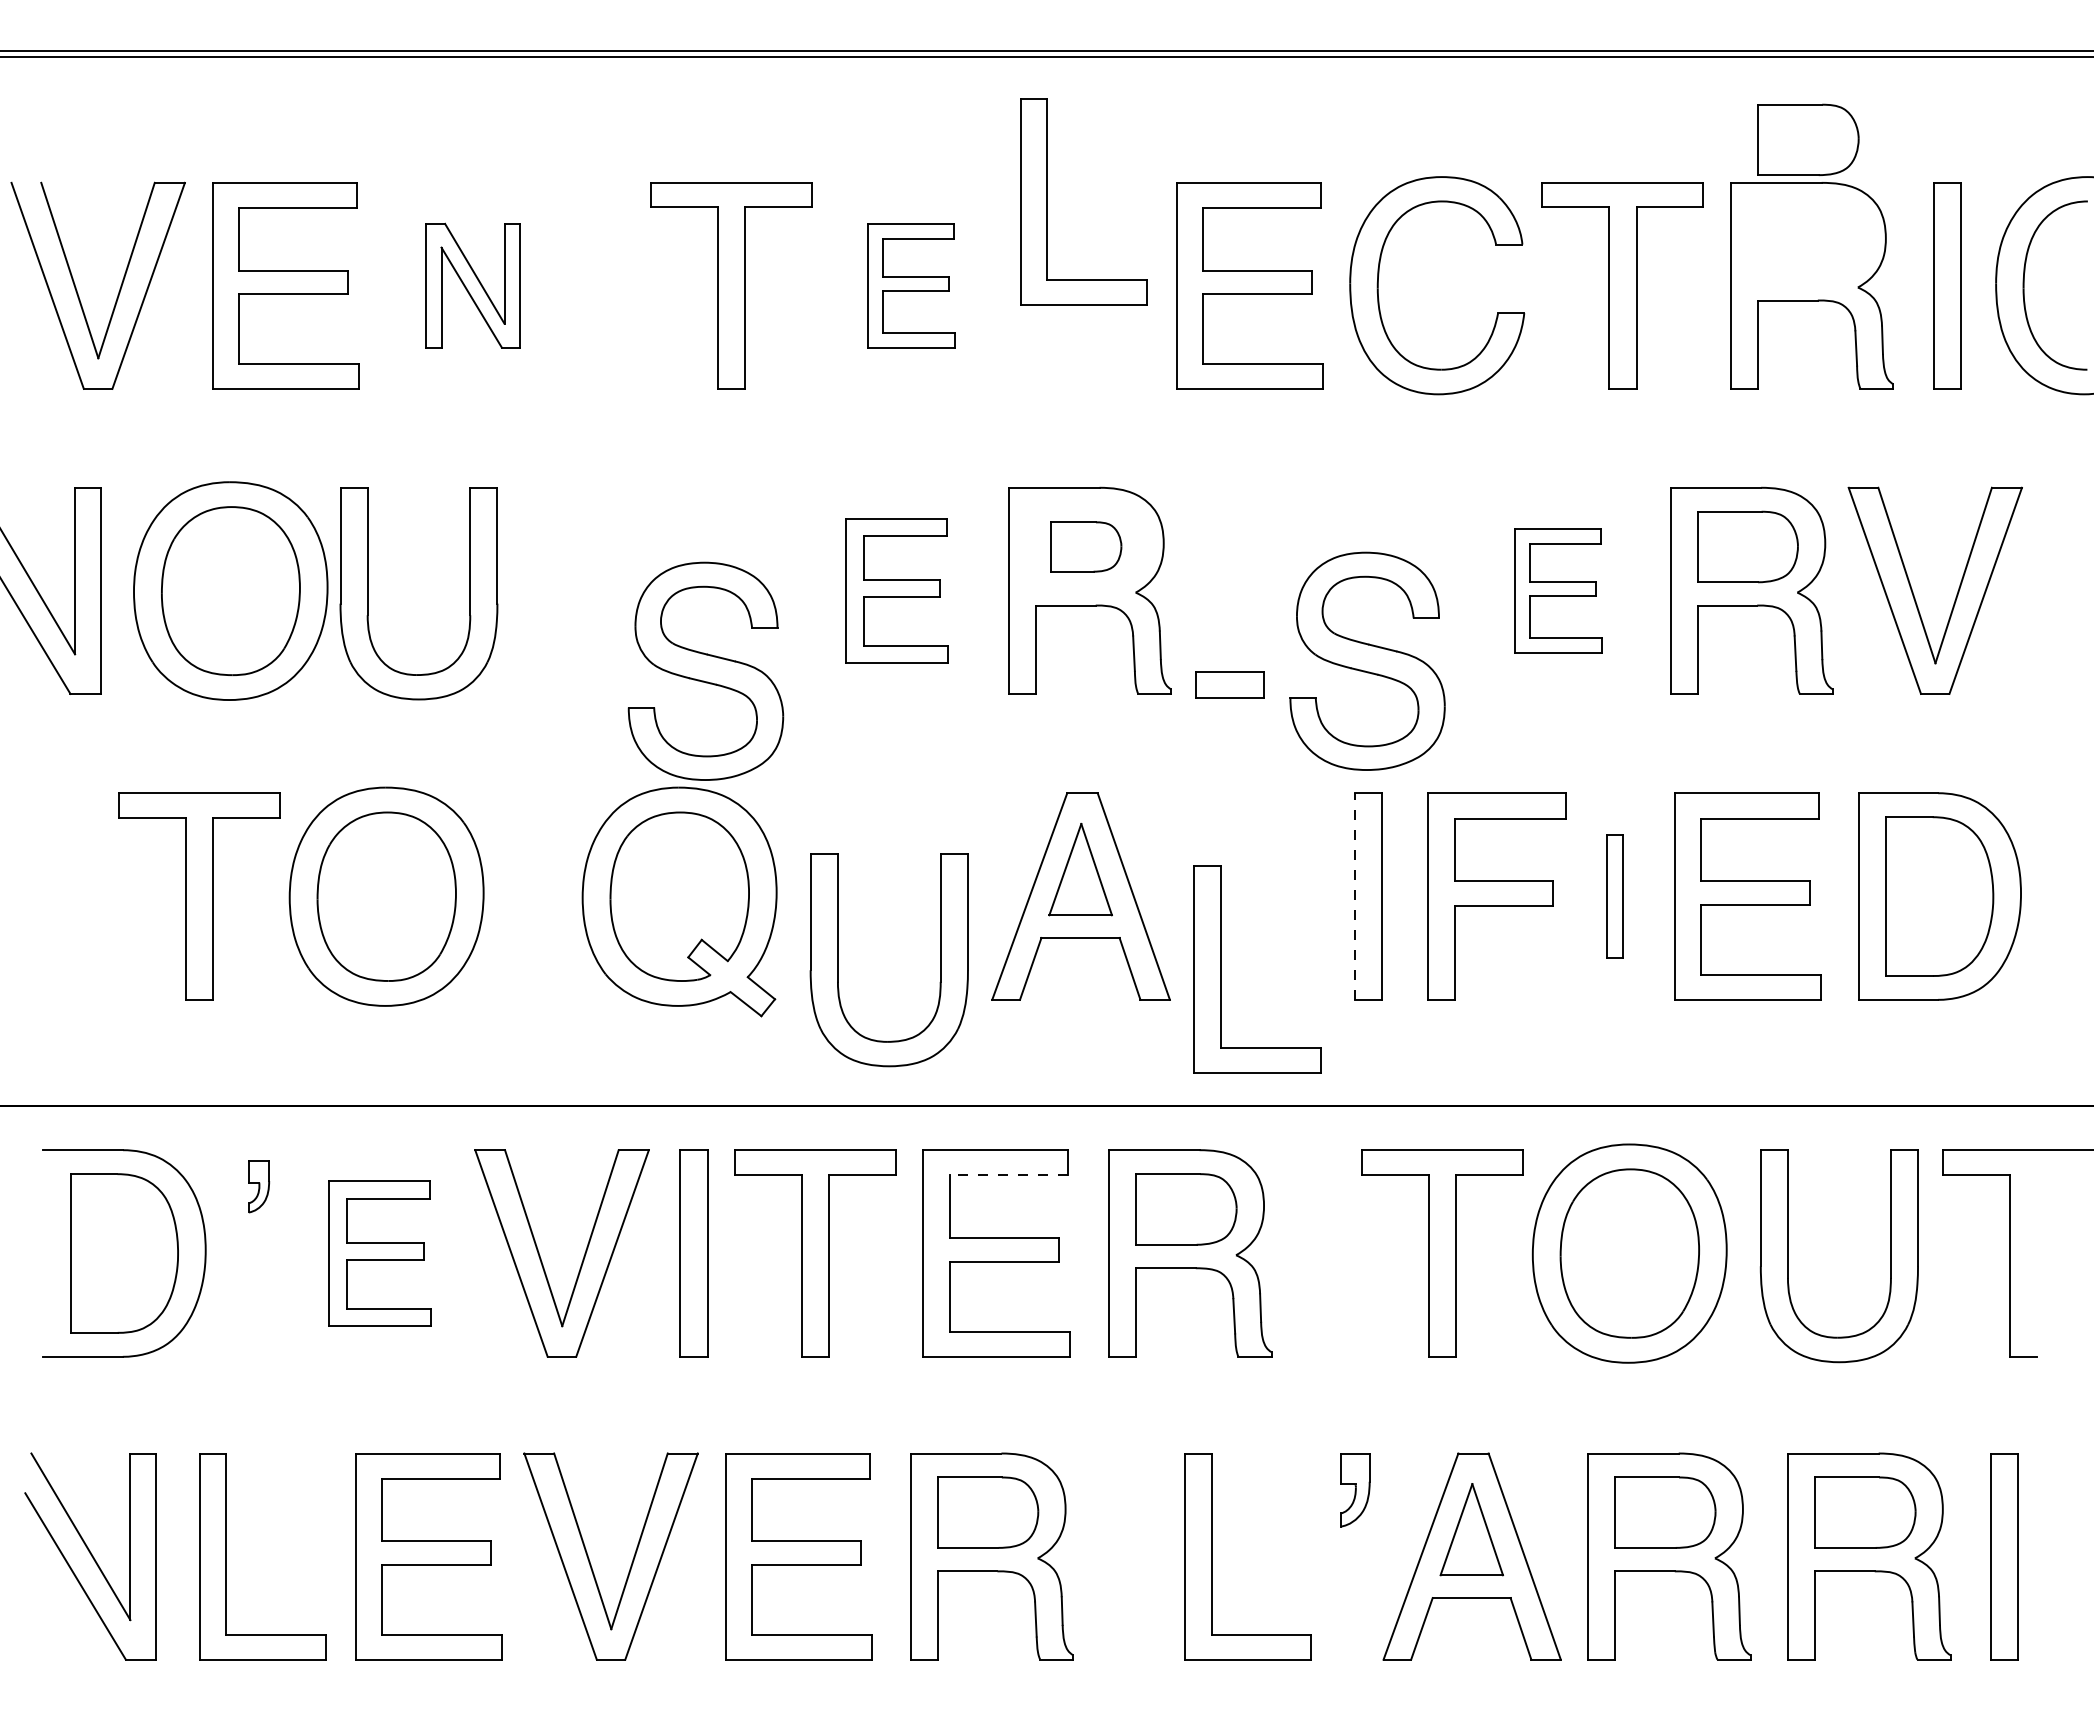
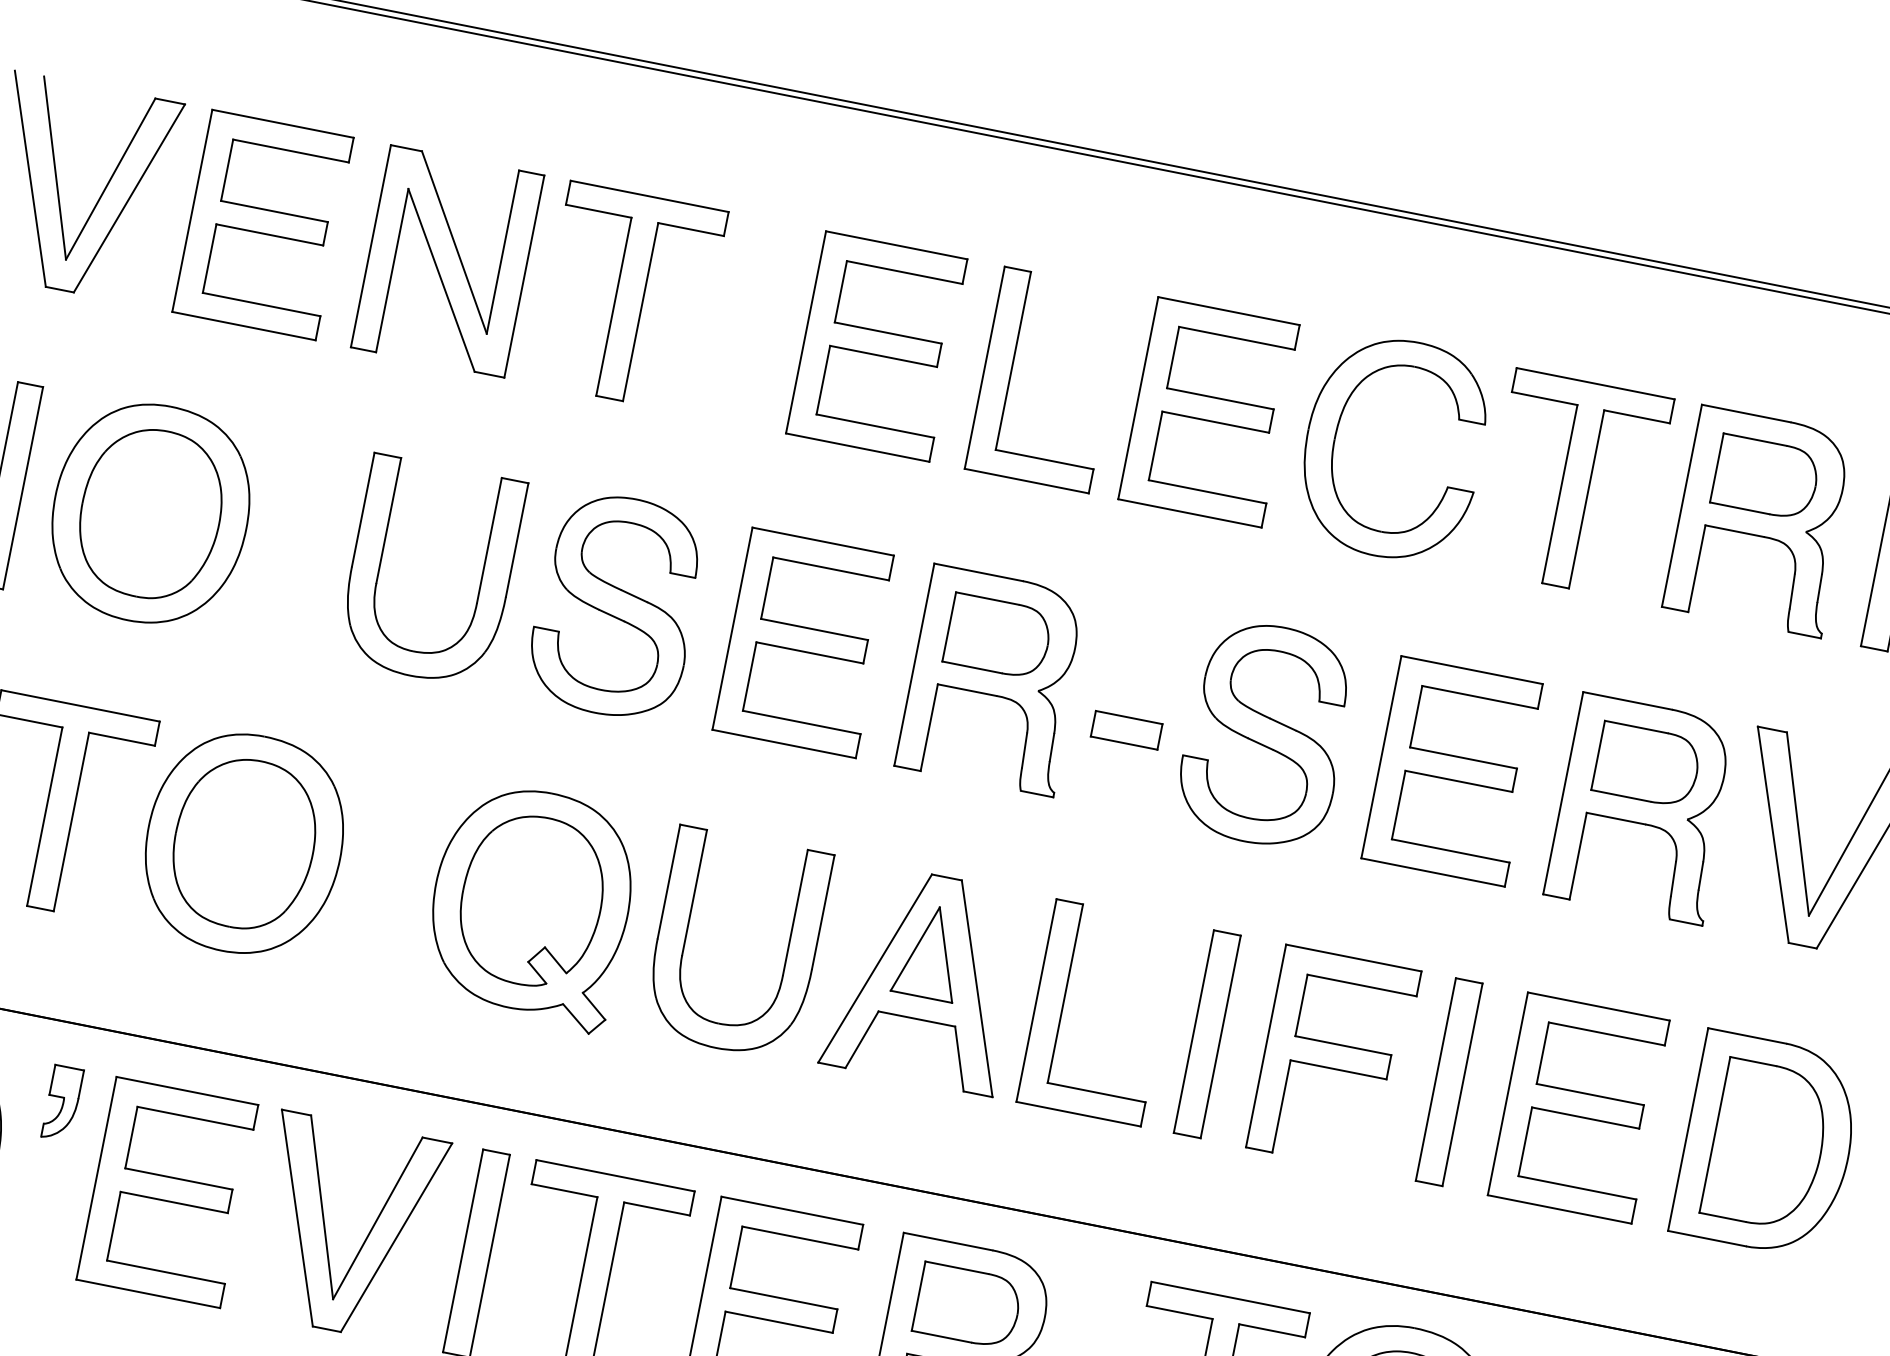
part: (1808, 139) -> (1766, 477), moved
part: (1047, 201) -> (1011, 372), moved
part: (472, 285) -> (447, 260), size x1.67
part: (731, 285) -> (629, 297), moved
part: (911, 285) -> (877, 346), size x1.67
part: (1086, 546) -> (998, 636), size x1.43
part: (896, 590) -> (803, 642), size x1.43
part: (1558, 590) -> (1453, 771), size x1.67
part: (368, 593) -> (381, 561), moved
part: (1367, 660) -> (1265, 733), moved
part: (705, 670) -> (616, 605), moved
part: (1229, 684) -> (1126, 729), moved
line: (1354, 896) -> (1193, 1031), dashed -> solid
part: (1614, 896) -> (1448, 1082), size x1.67
part: (838, 960) -> (686, 934), moved
part: (1221, 969) -> (1063, 1005), moved
line: (1008, 1175) -> (800, 1238), dashed -> solid
part: (258, 1186) -> (62, 1103), size x1.43
part: (379, 1253) -> (167, 1192), size x1.43

